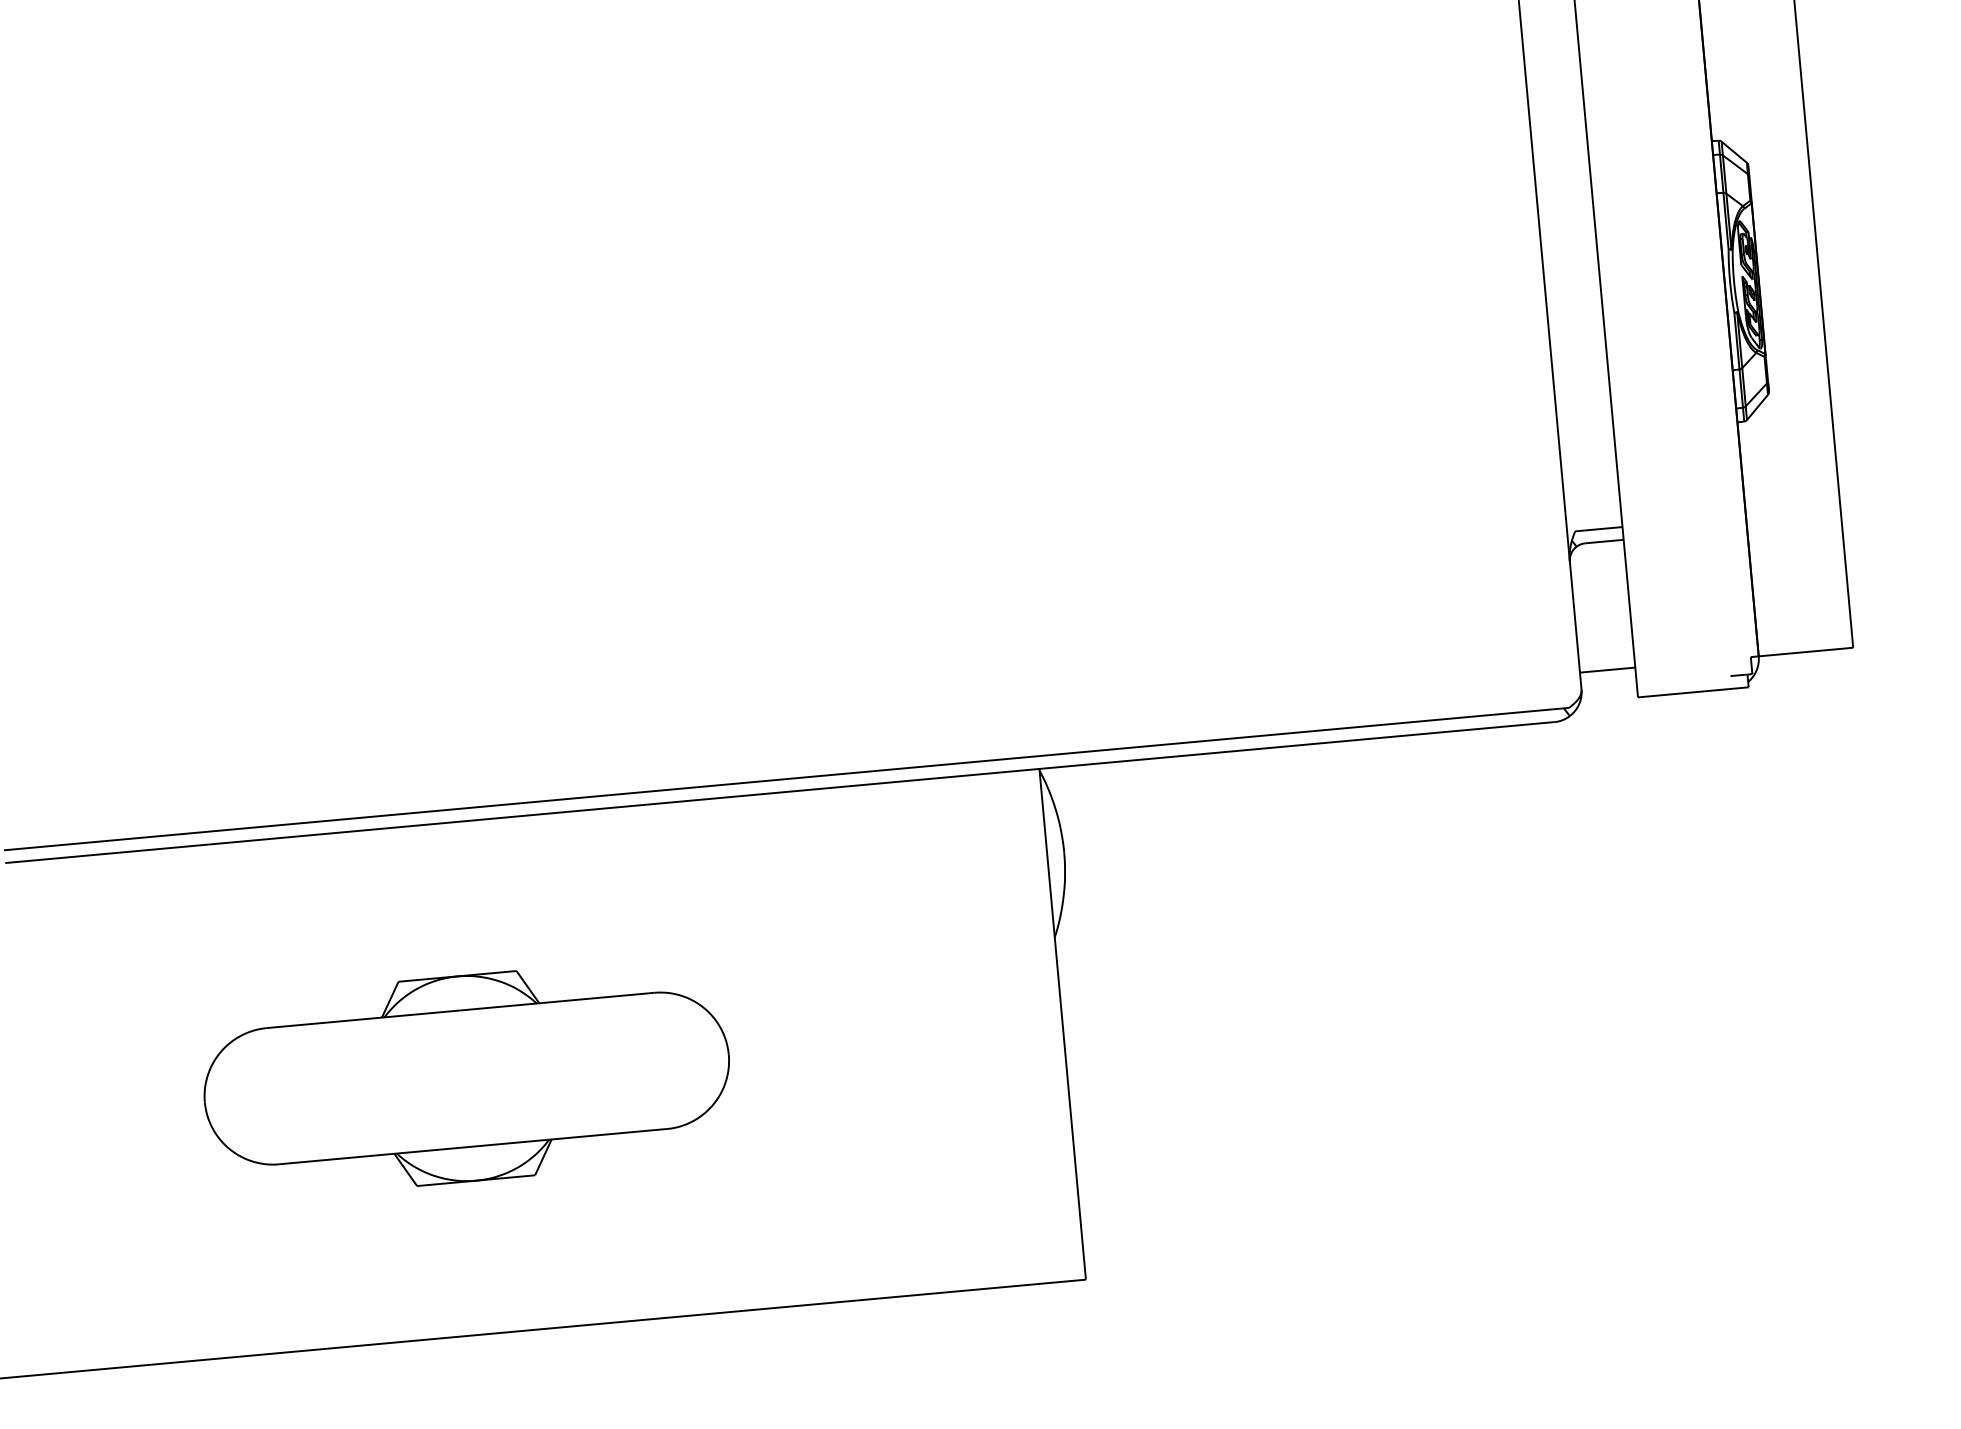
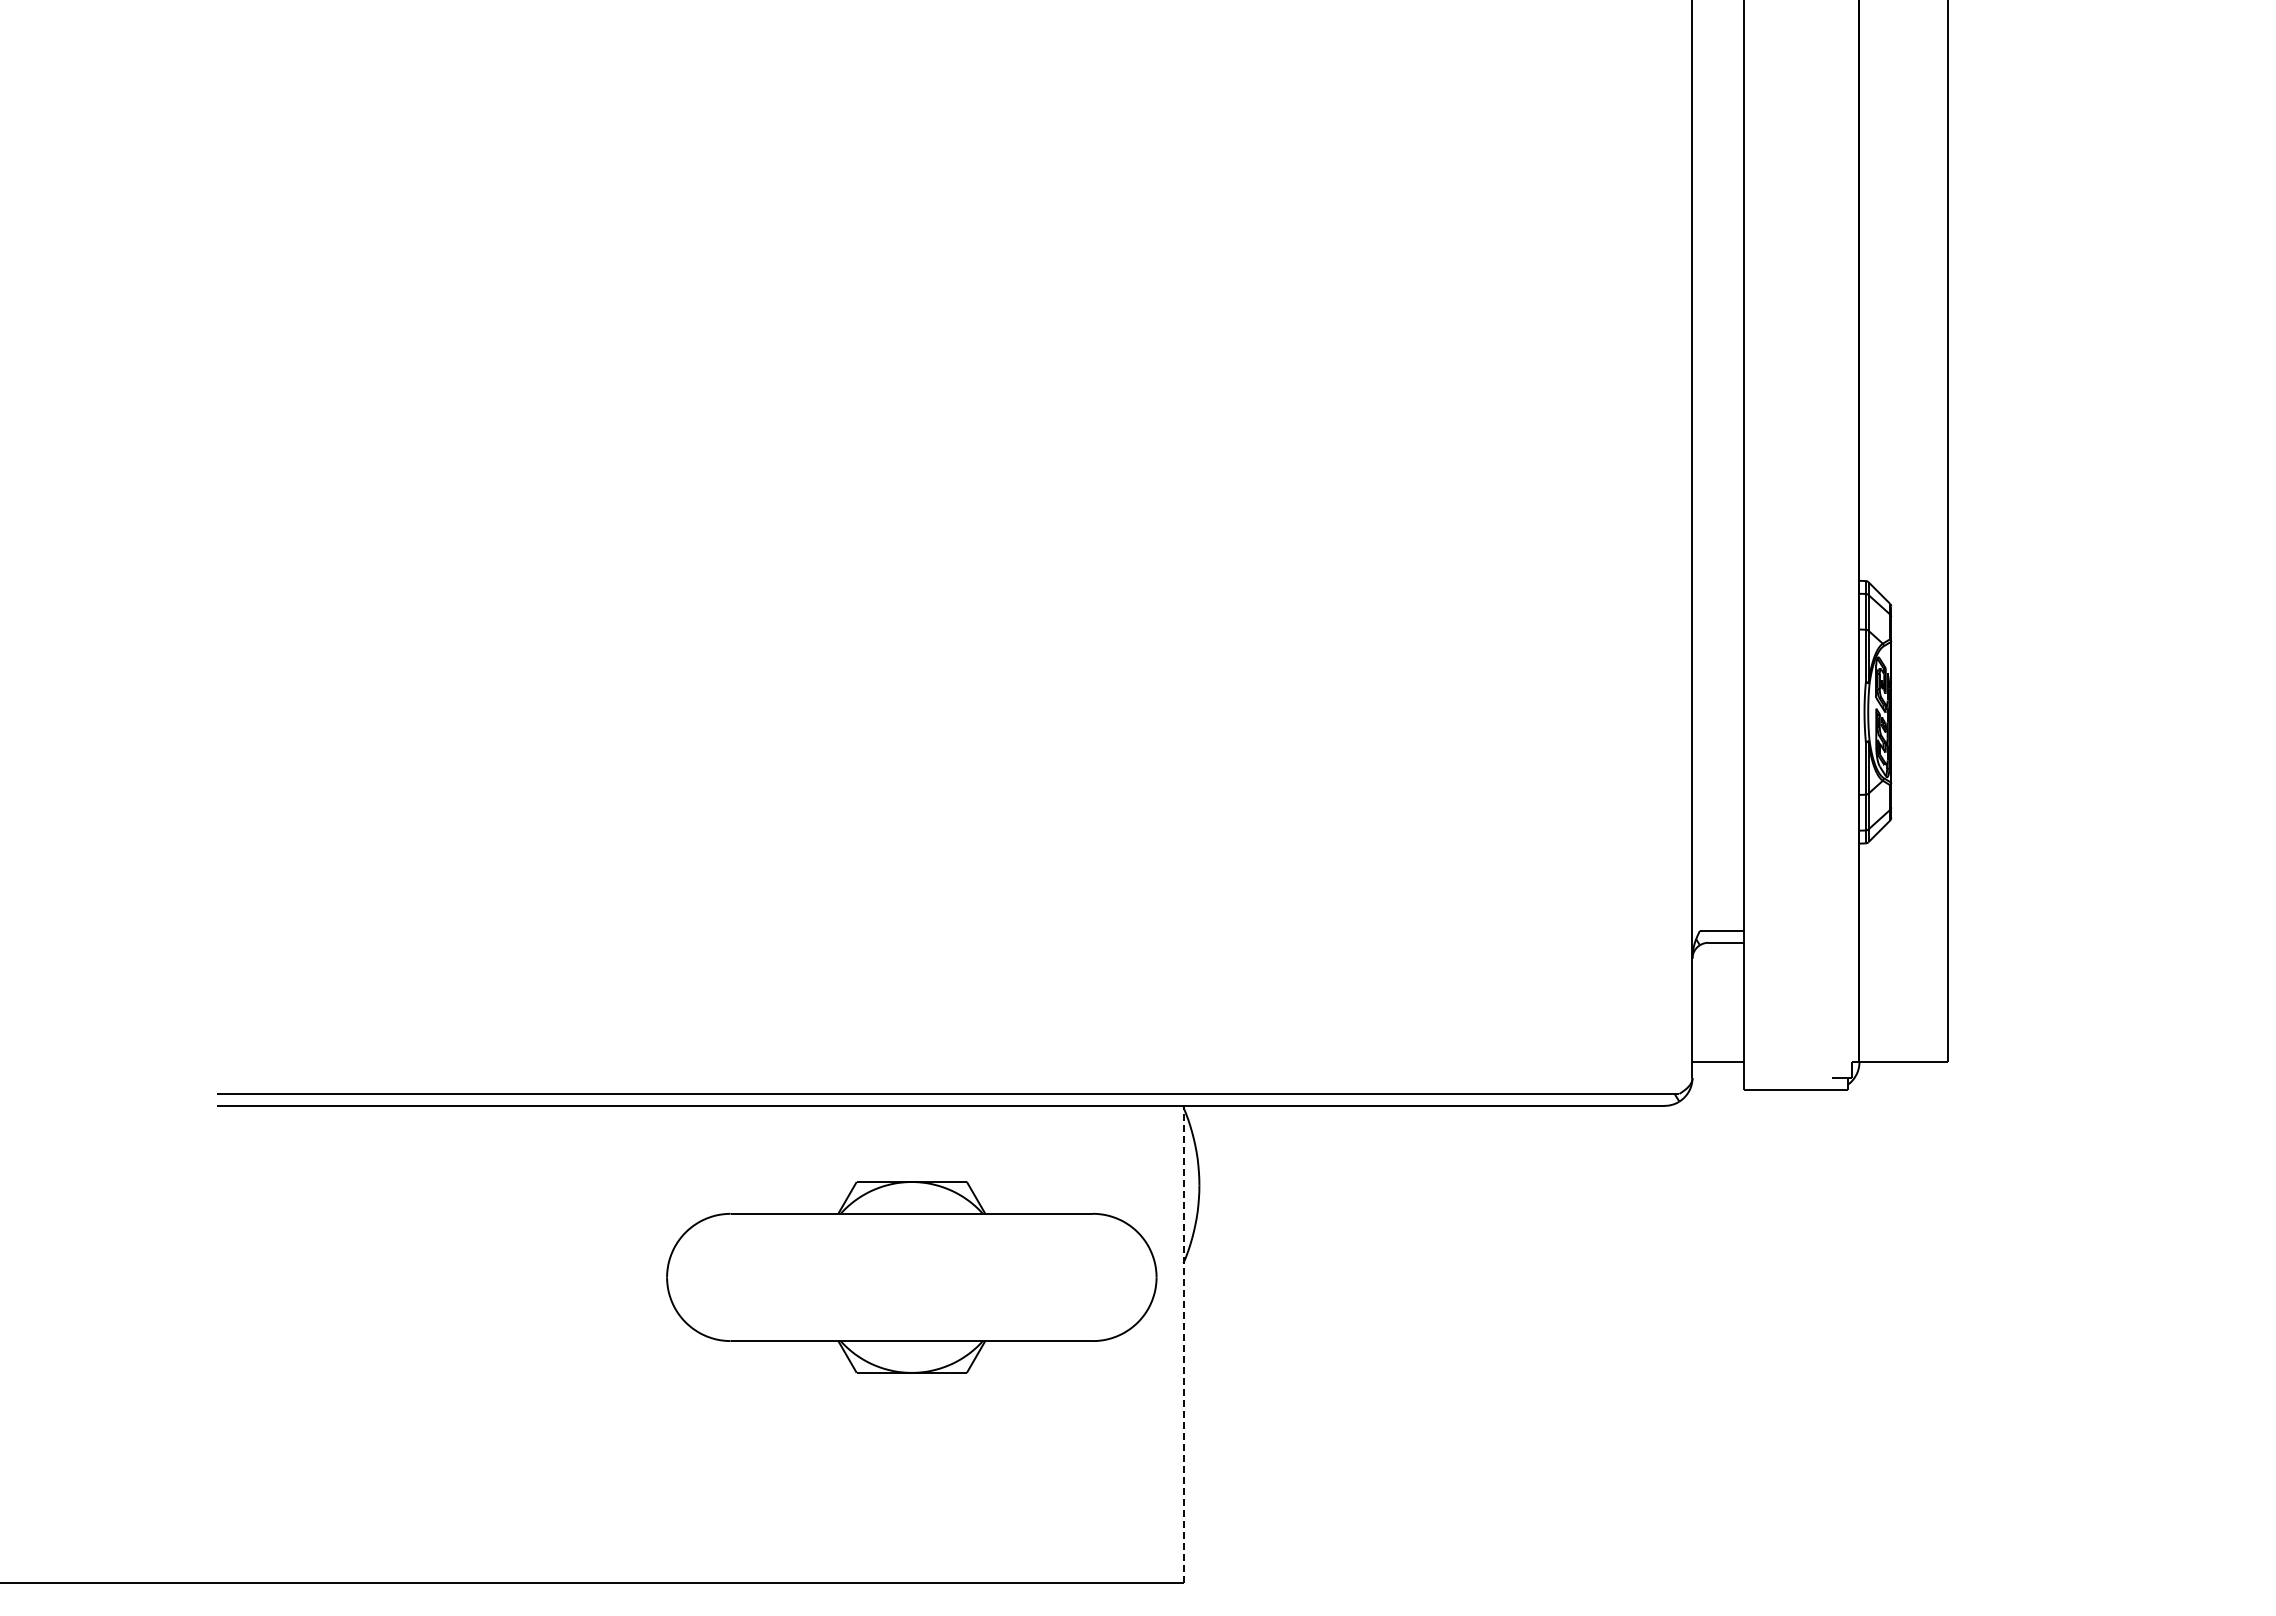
line: (1062, 1024) -> (1183, 1344), solid -> dashed
part: (466, 1078) -> (911, 1277), moved

